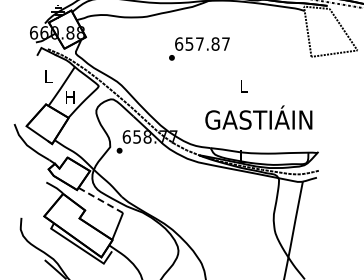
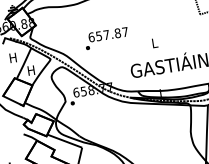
text: (199, 48) -> (106, 38), moved
text: (48, 76) -> (13, 57), L -> H
line: (100, 200) -> (64, 141), dashed -> solid

